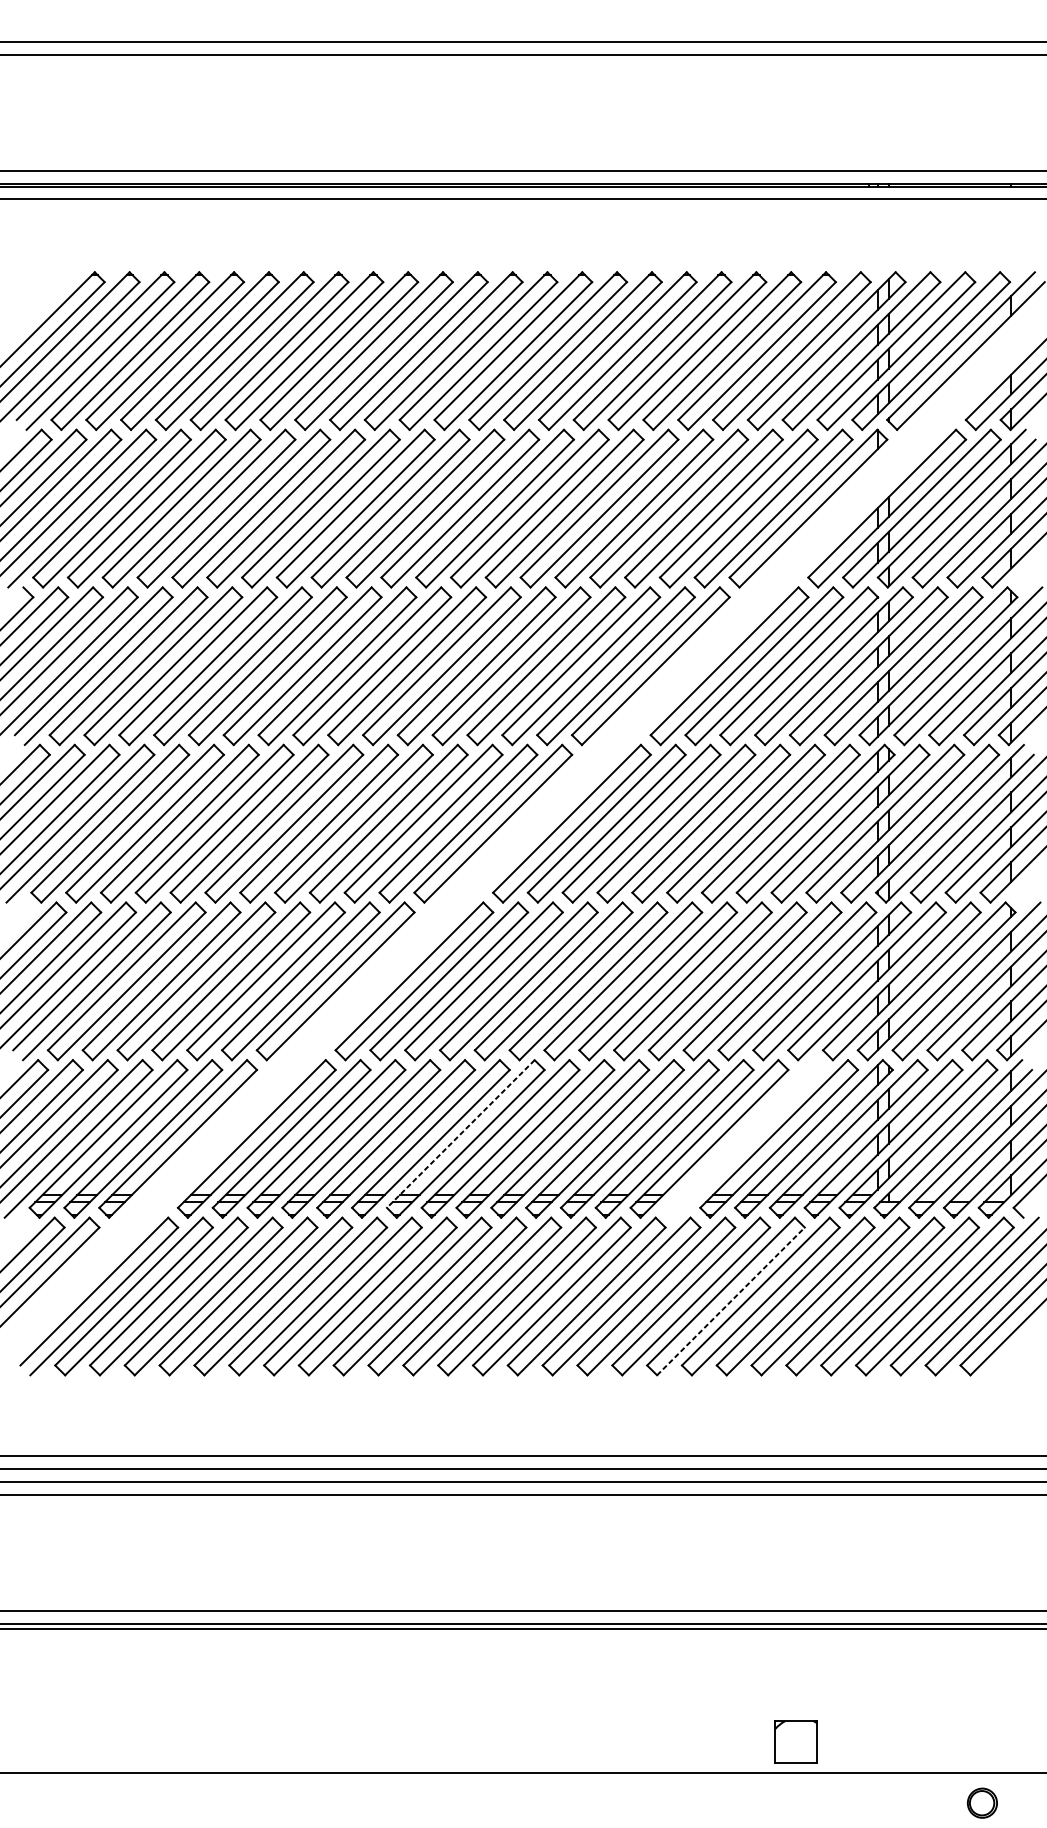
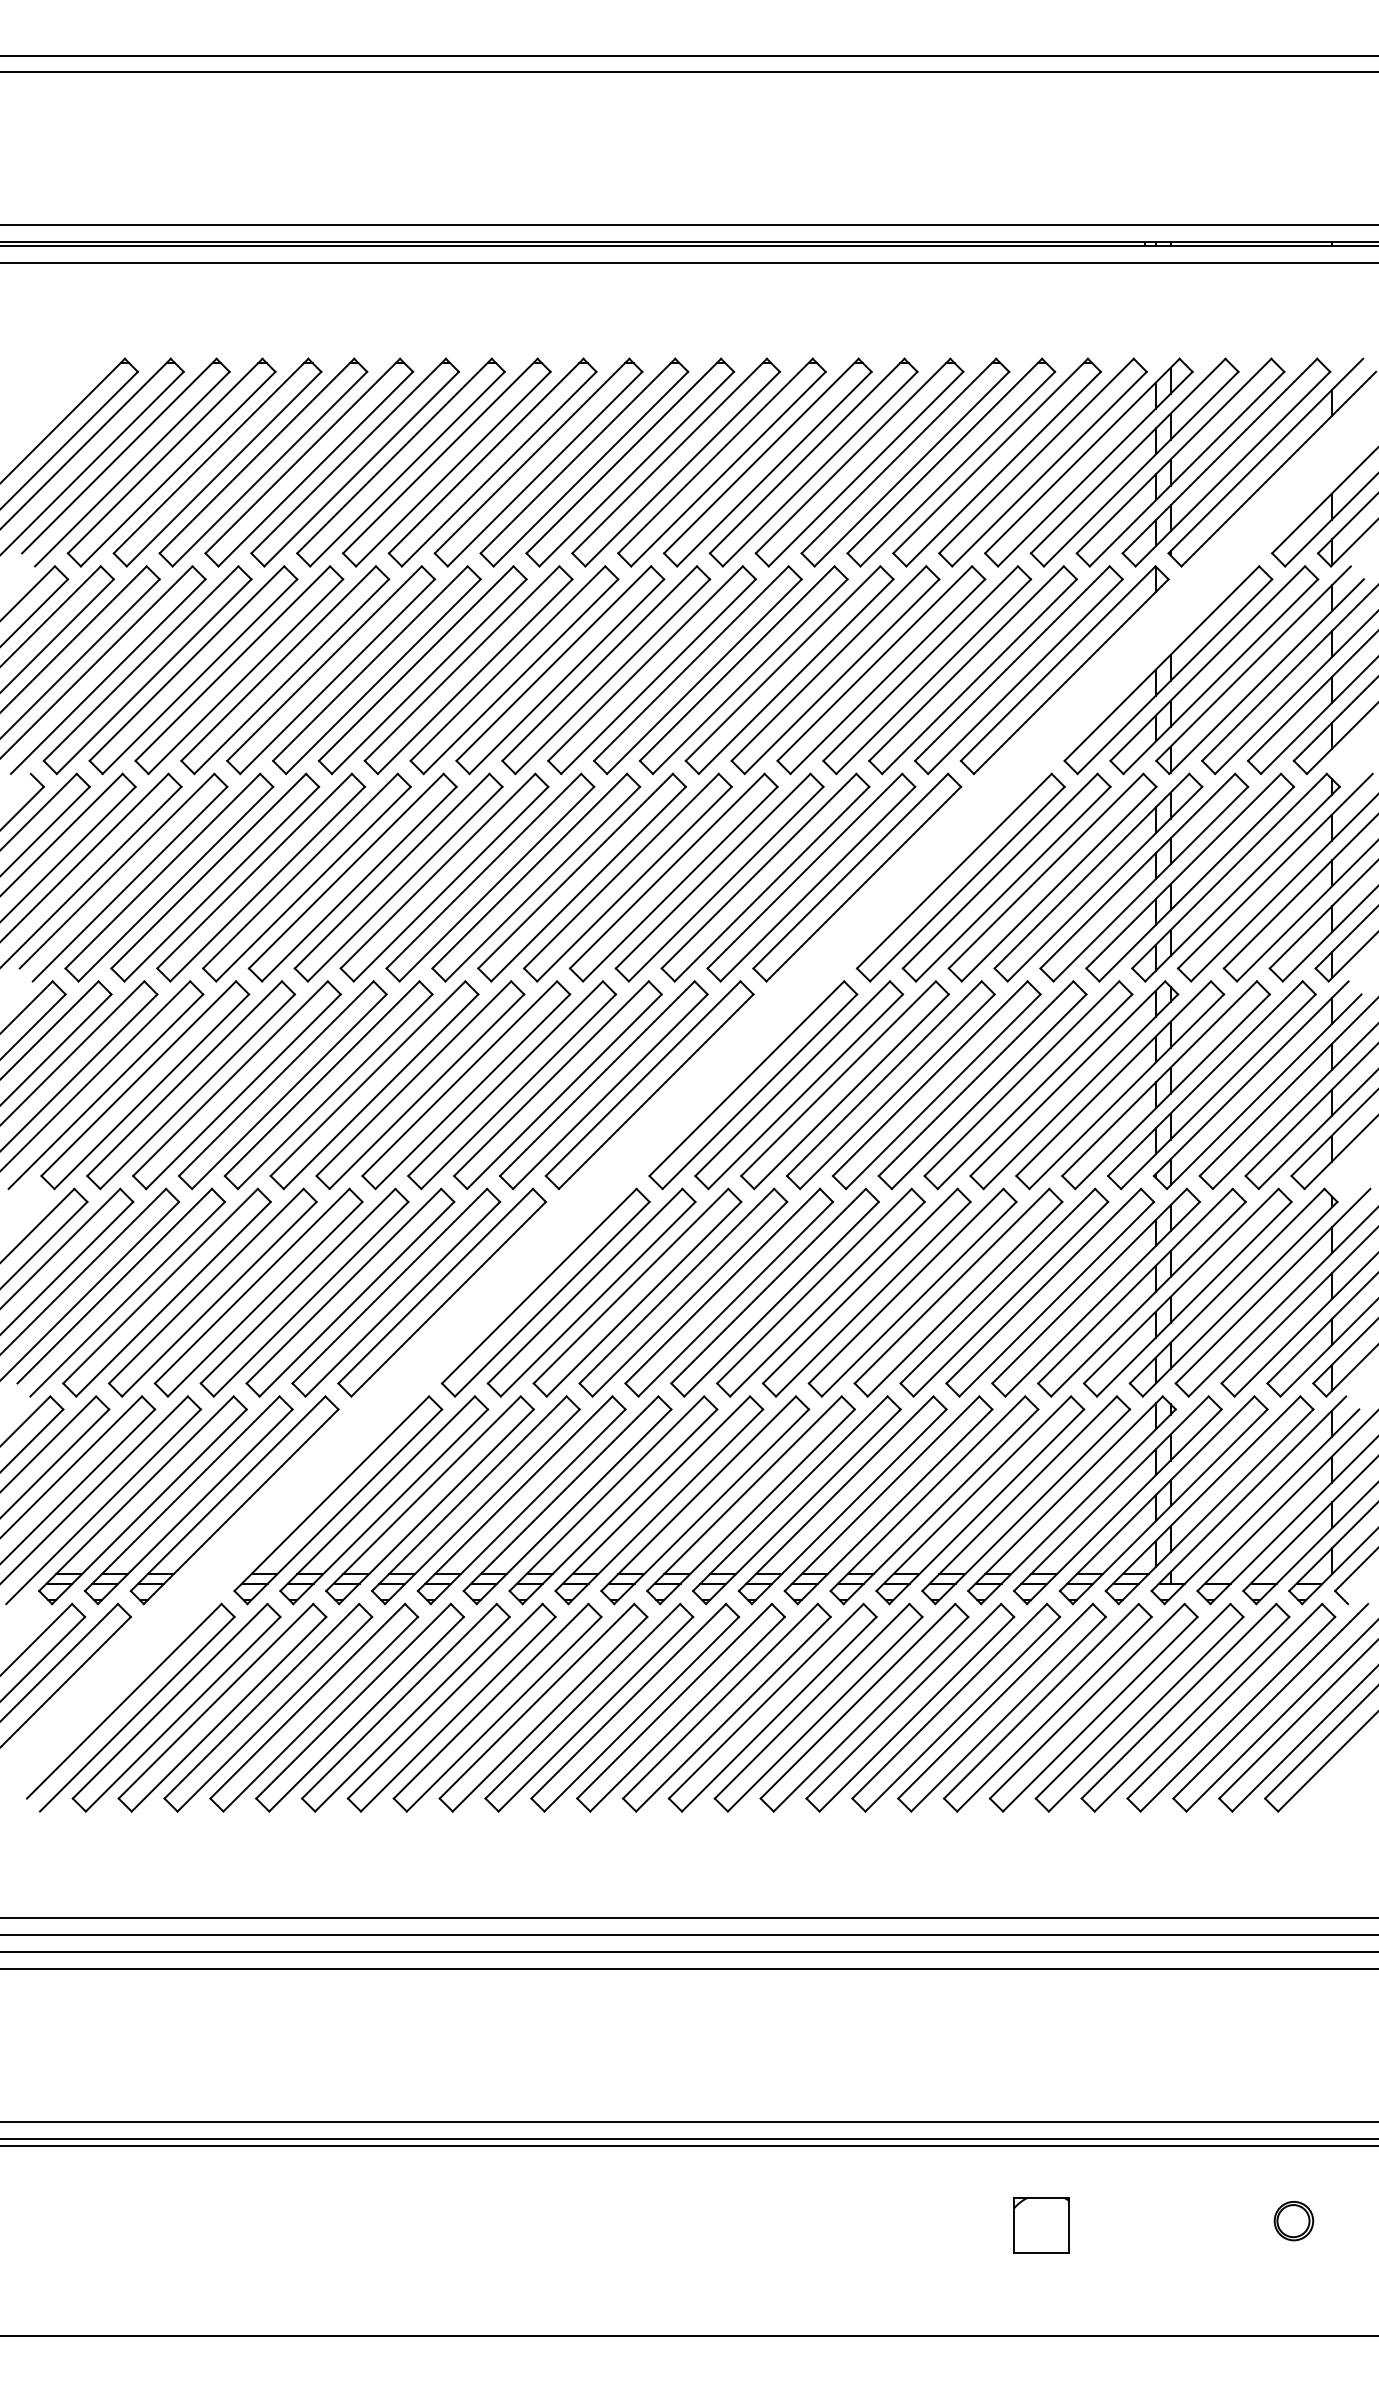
line: (460, 1133) -> (606, 1493), dashed -> solid
part: (744, 1139) -> (980, 1500), added
line: (730, 1301) -> (962, 1714), dashed -> solid
part: (796, 1742) -> (1041, 2225), moved
part: (982, 1803) -> (1293, 2221), moved

